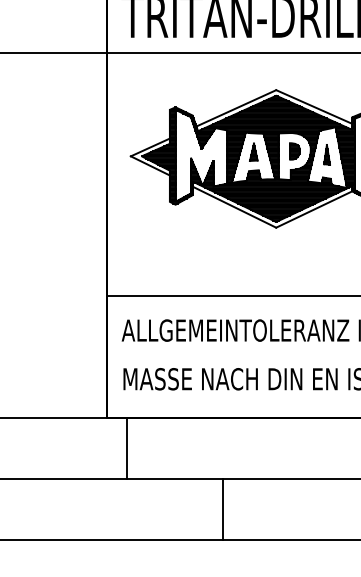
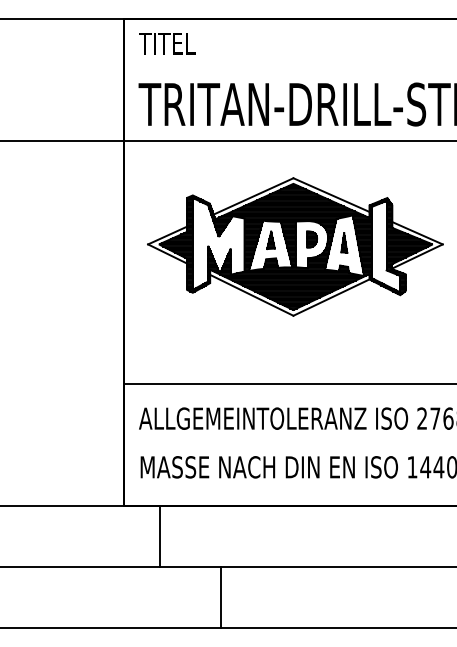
line: (127, 447) -> (160, 535), moved
line: (223, 508) -> (221, 596), moved

